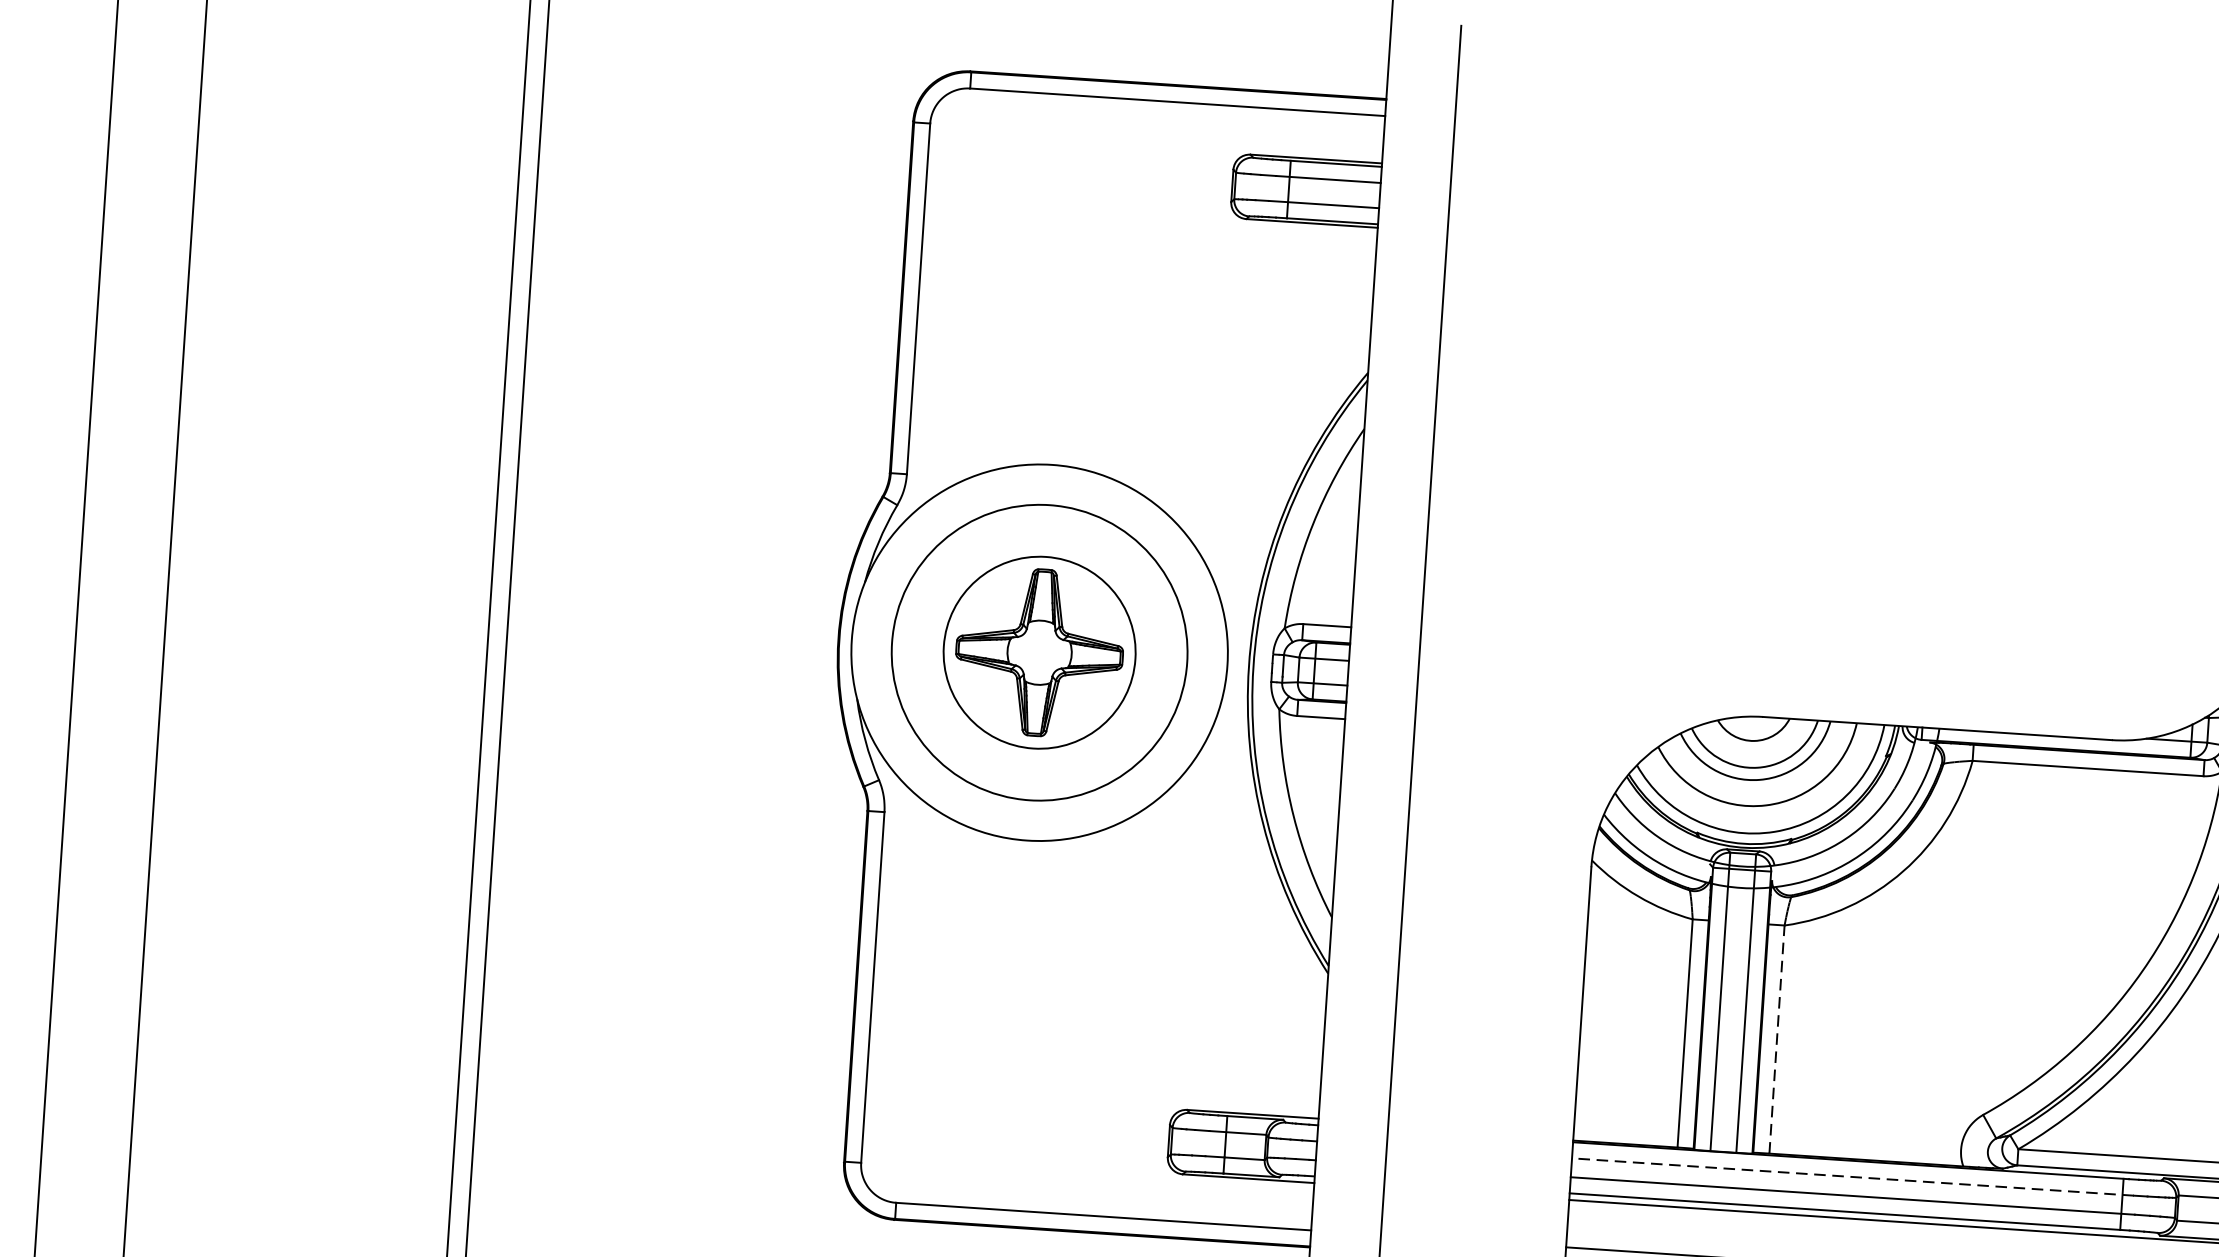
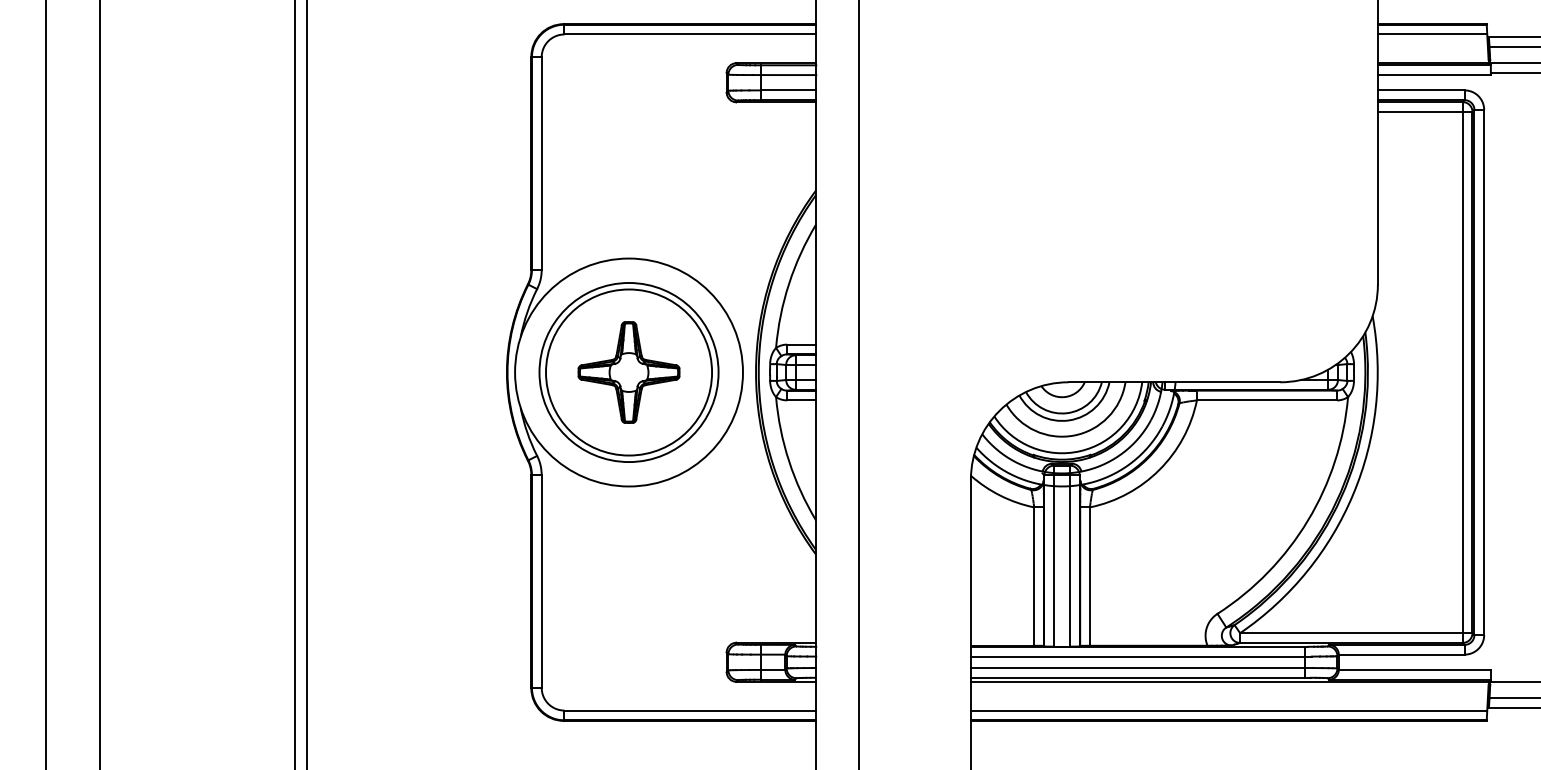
circle: (1040, 652) -> (629, 372), size x1.43
line: (1776, 1039) -> (1089, 576), dashed -> solid
line: (1851, 1176) -> (1140, 656), dashed -> solid

